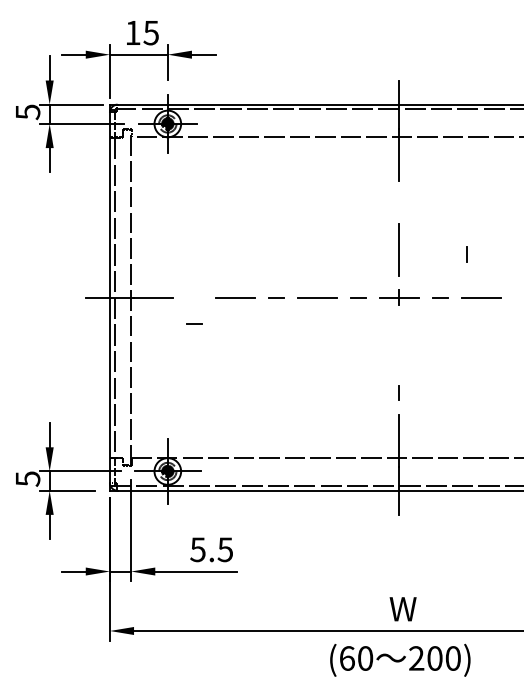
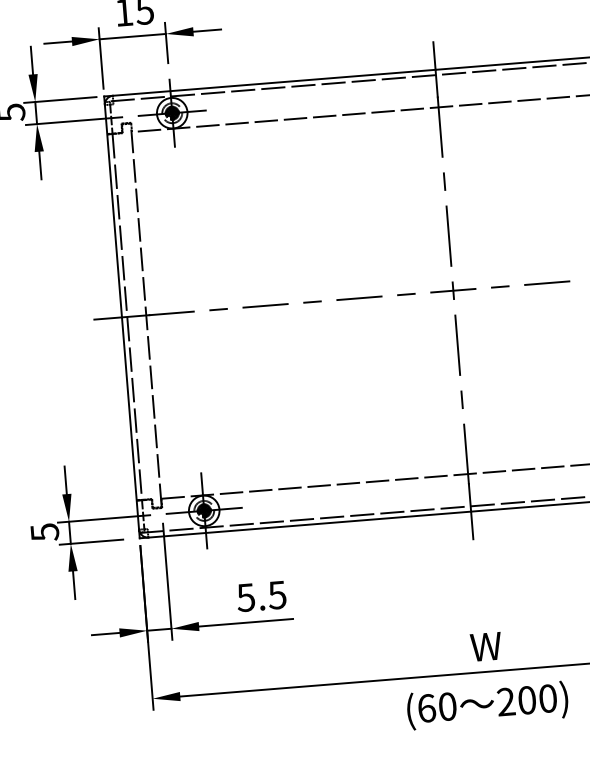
line: (466, 254) -> (443, 181), moved
line: (194, 323) -> (218, 309), moved
line: (399, 345) -> (457, 345), added

